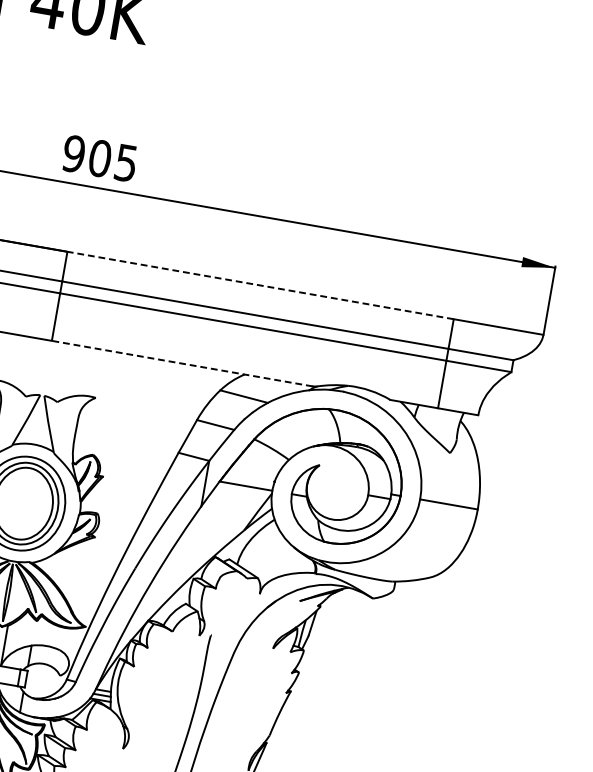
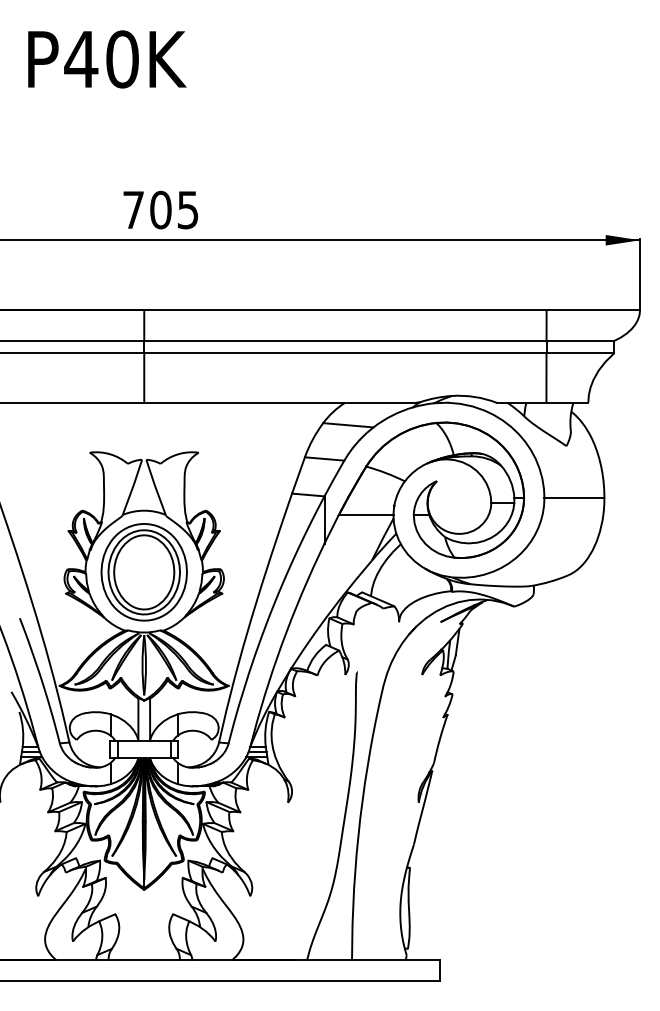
text: (73, 153) -> (133, 209), 905 -> 705
line: (259, 285) -> (344, 310), dashed -> solid
line: (182, 363) -> (280, 402), dashed -> solid

